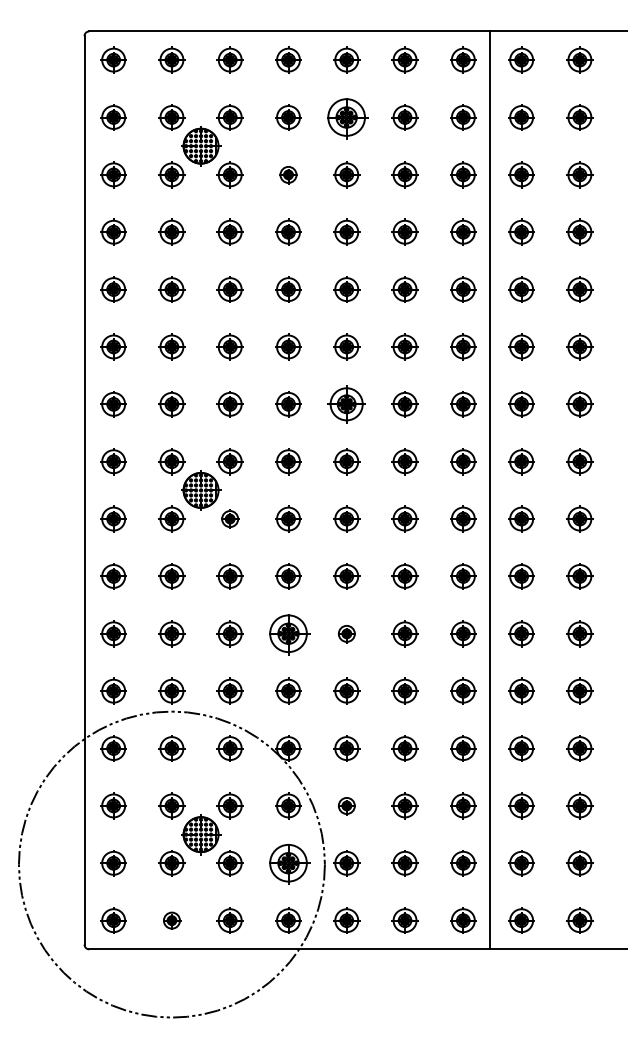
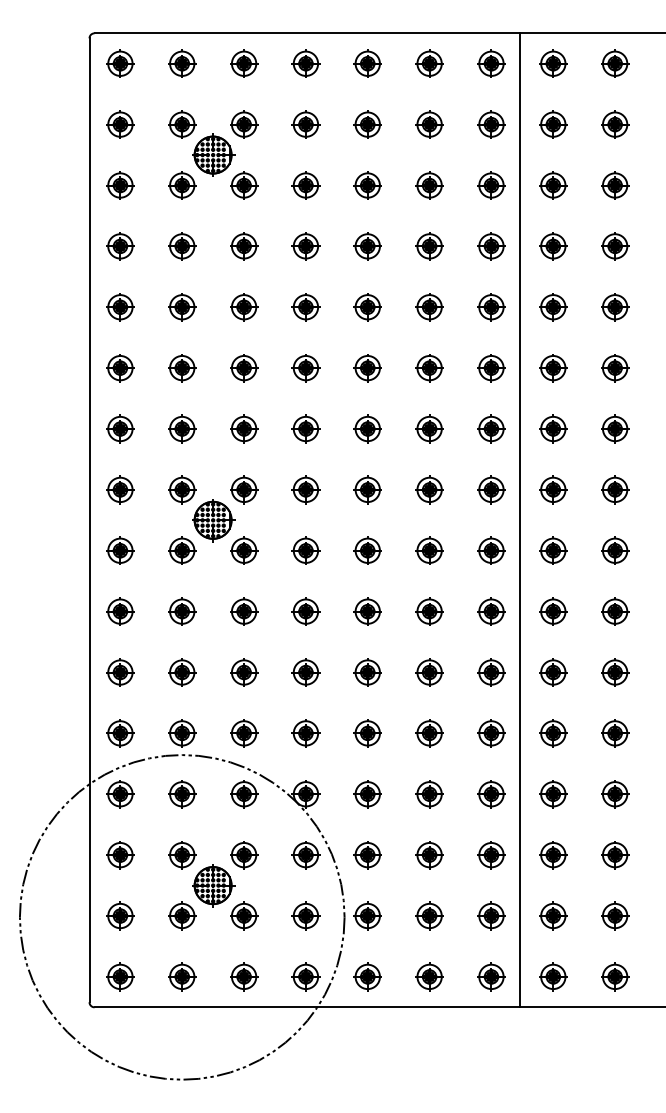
part: (346, 117) -> (367, 124), size x0.62
part: (288, 174) -> (305, 185), size x1.43
part: (346, 404) -> (367, 429), size x0.71
part: (229, 518) -> (243, 550), size x1.43
part: (288, 633) -> (305, 672), size x0.62
part: (346, 633) -> (367, 672), size x1.43
part: (346, 805) -> (367, 854), size x1.43
part: (288, 863) -> (305, 916), size x0.62
part: (171, 920) -> (181, 976), size x1.43

